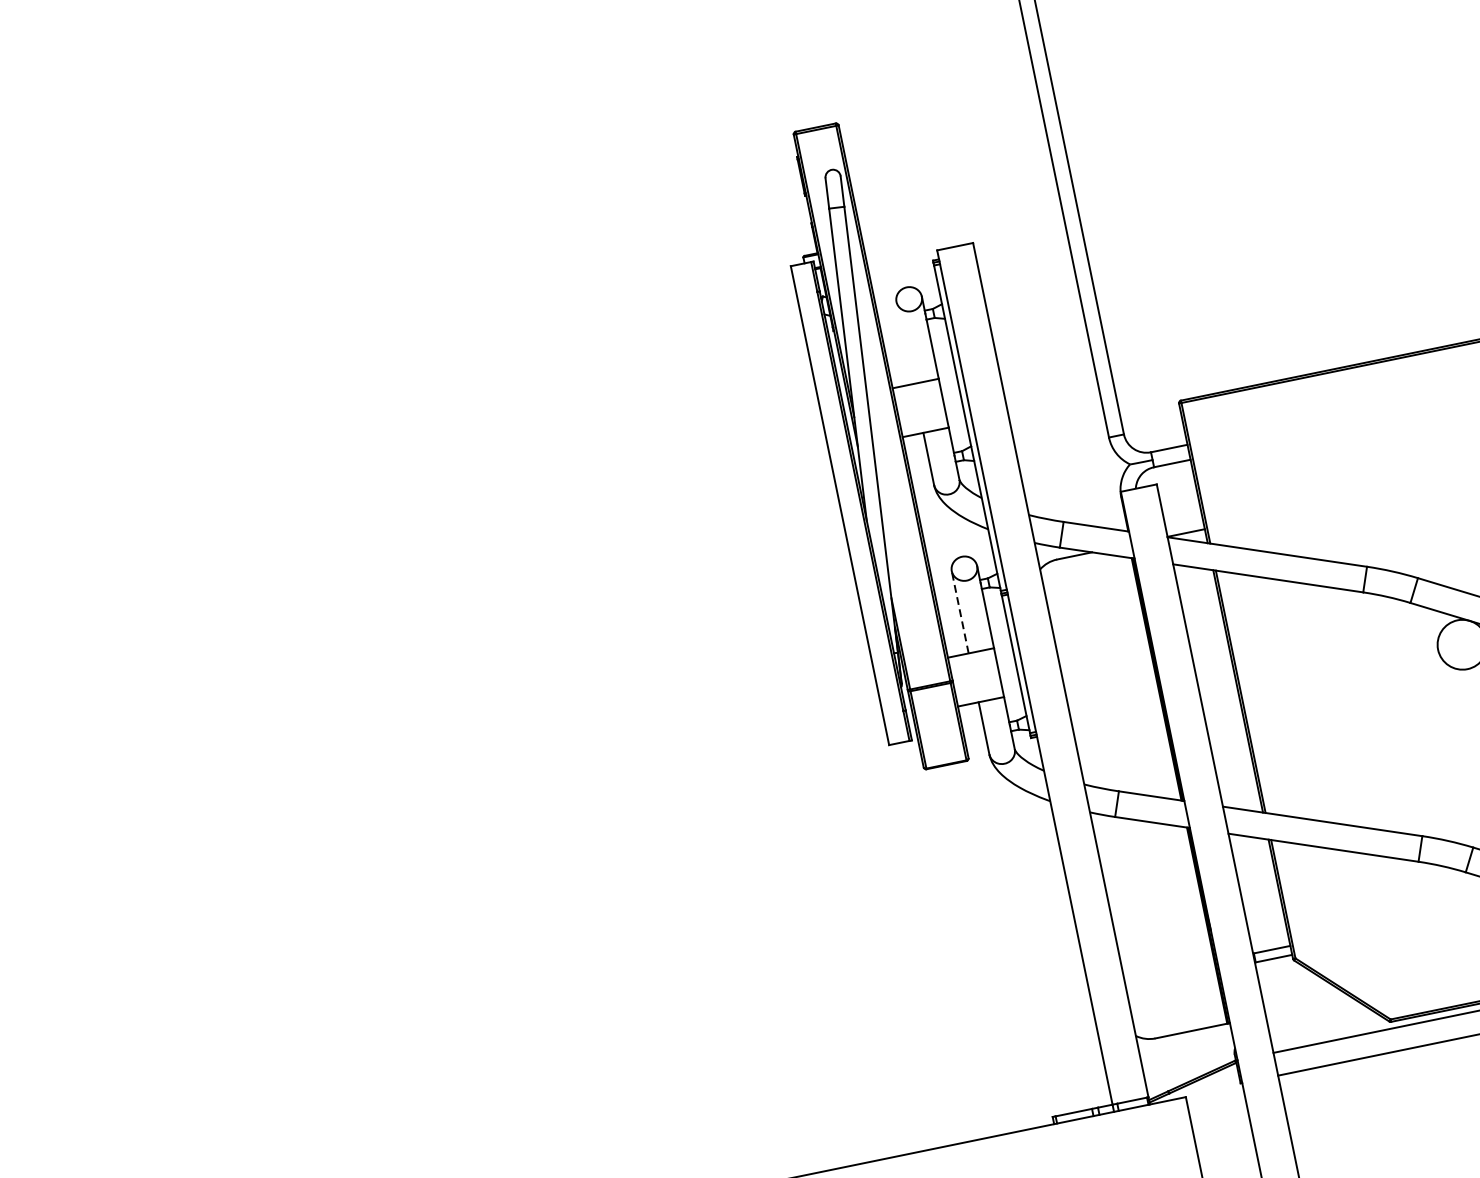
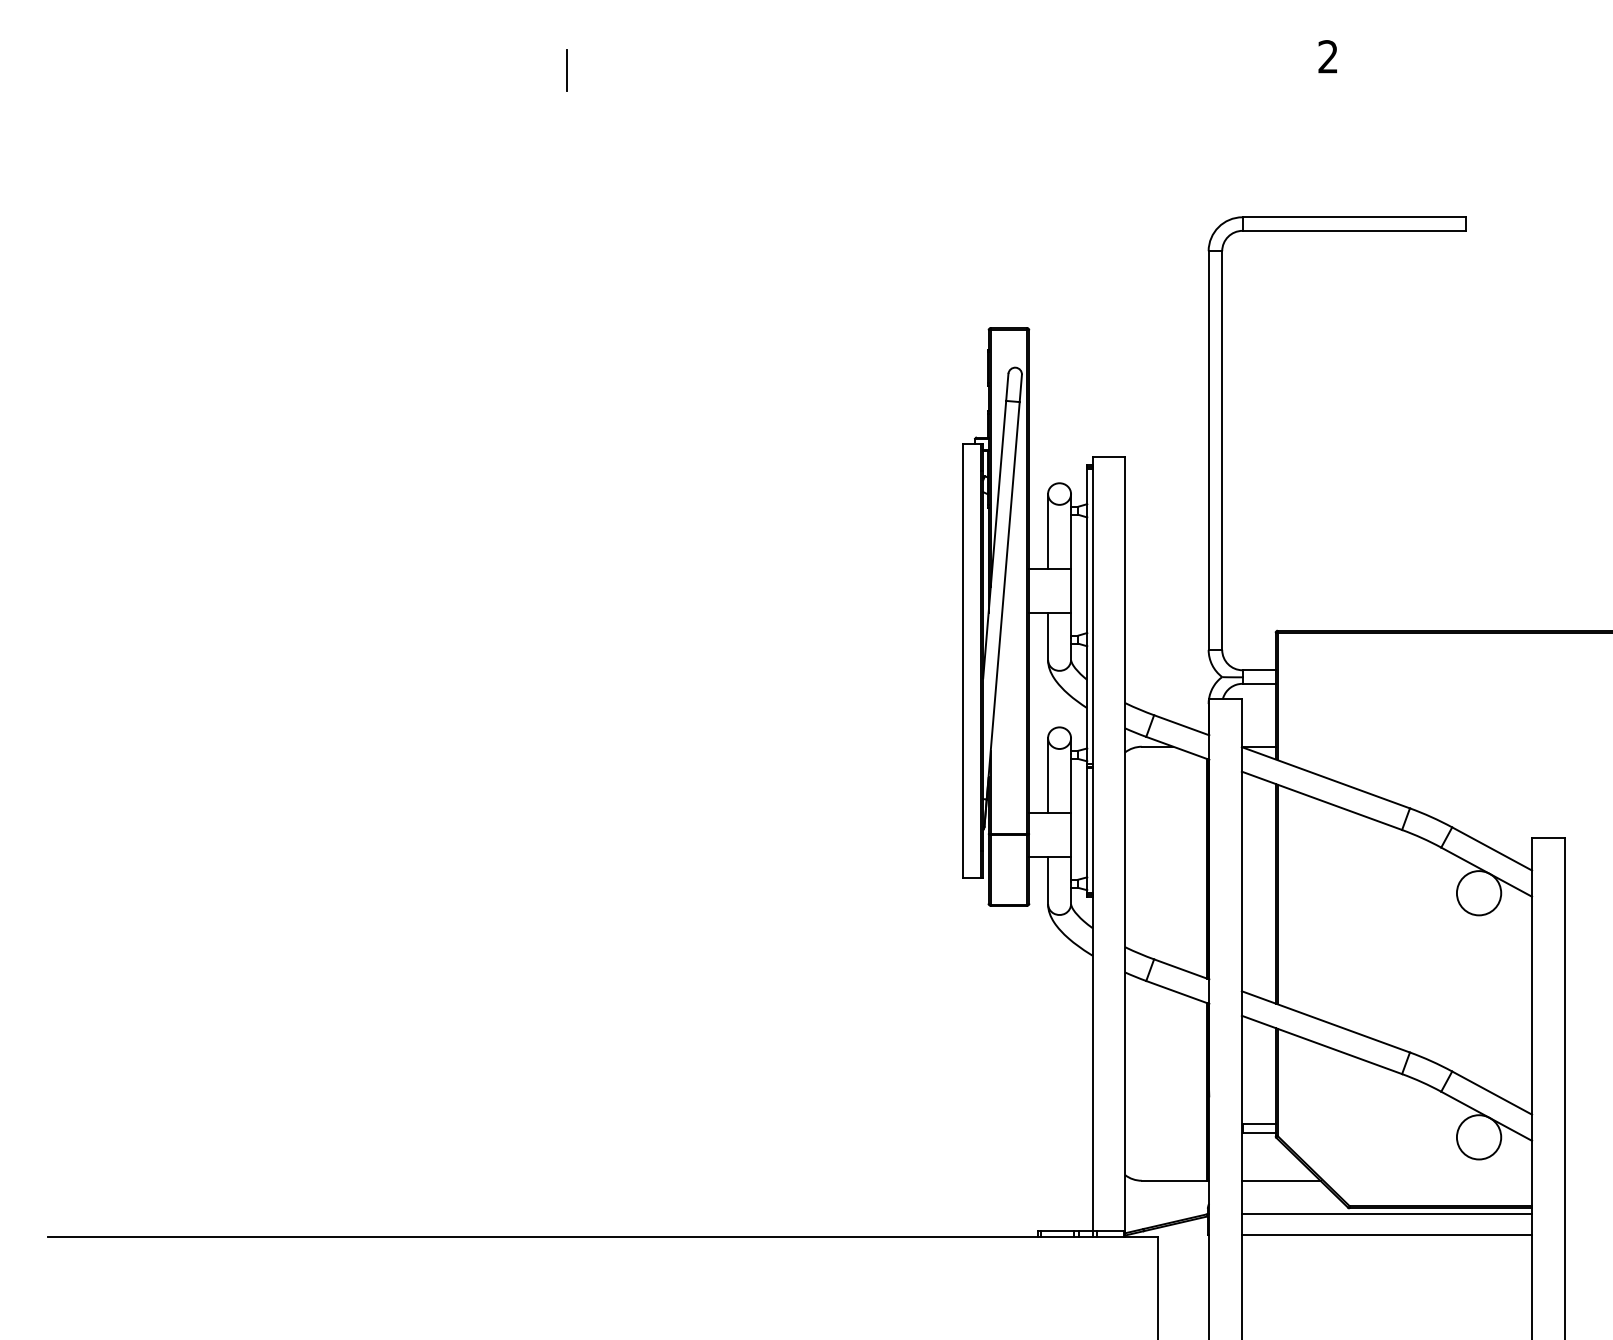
line: (905, 343) -> (1048, 531), added
line: (960, 611) -> (1048, 774), dashed -> solid
line: (1308, 1006) -> (1280, 1180), added

